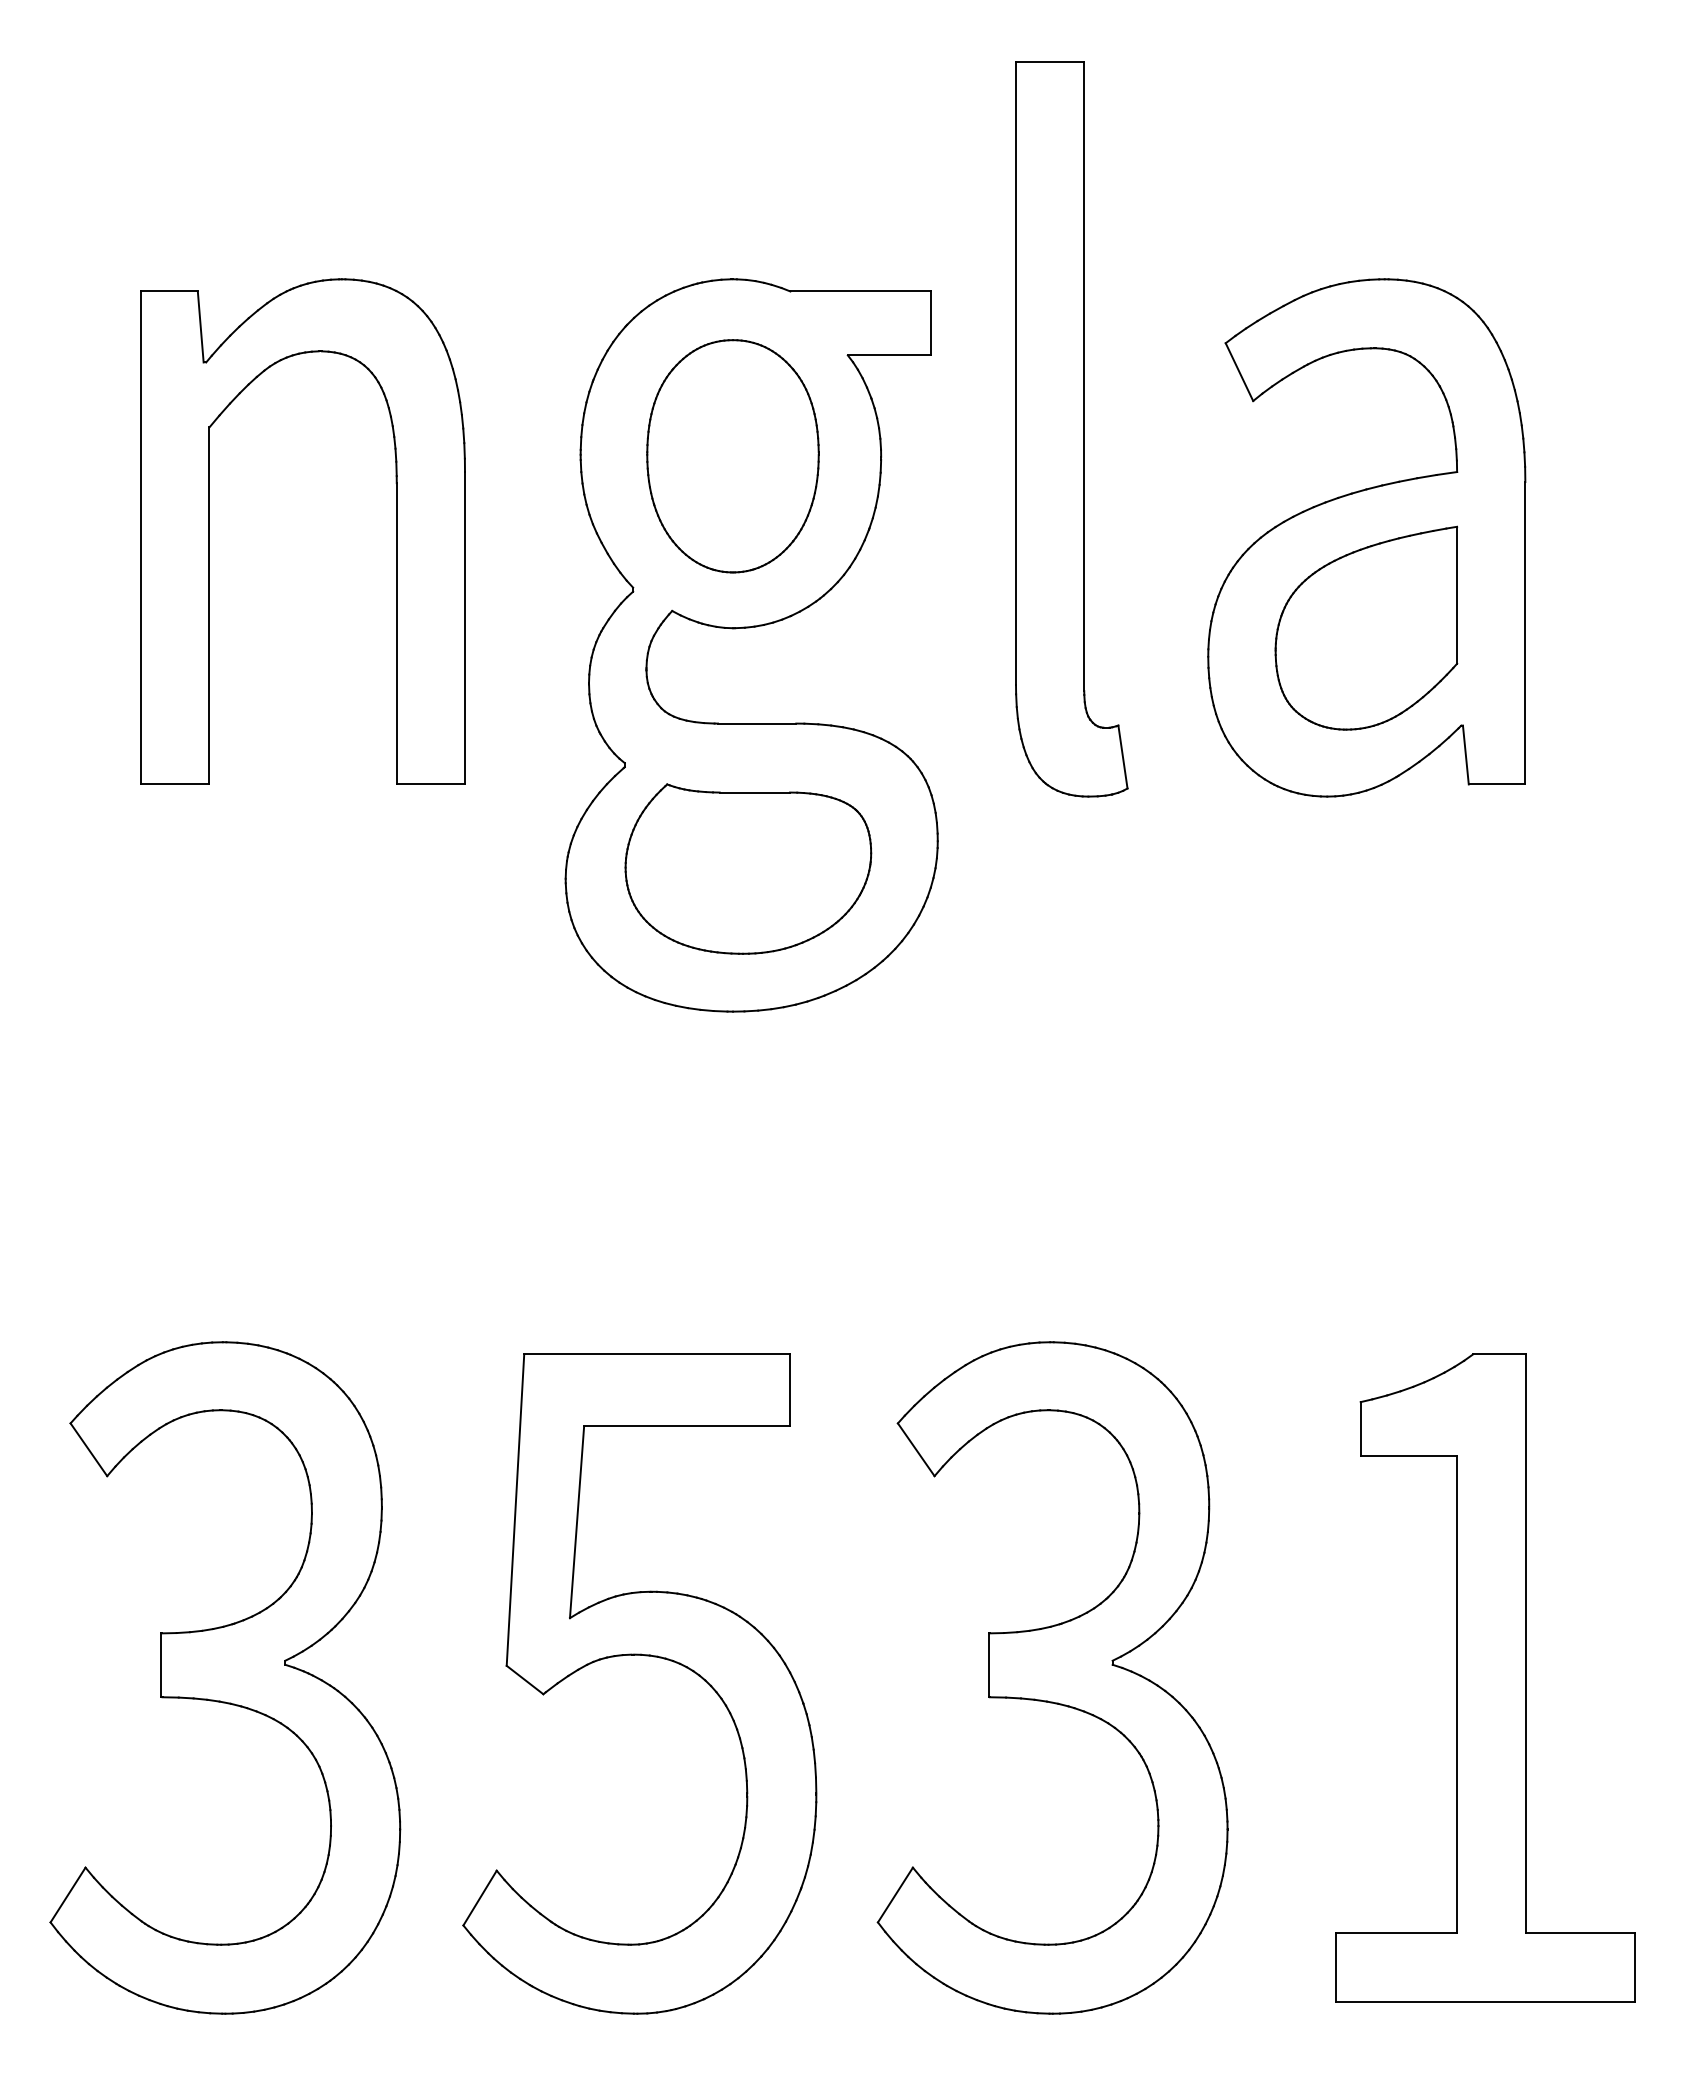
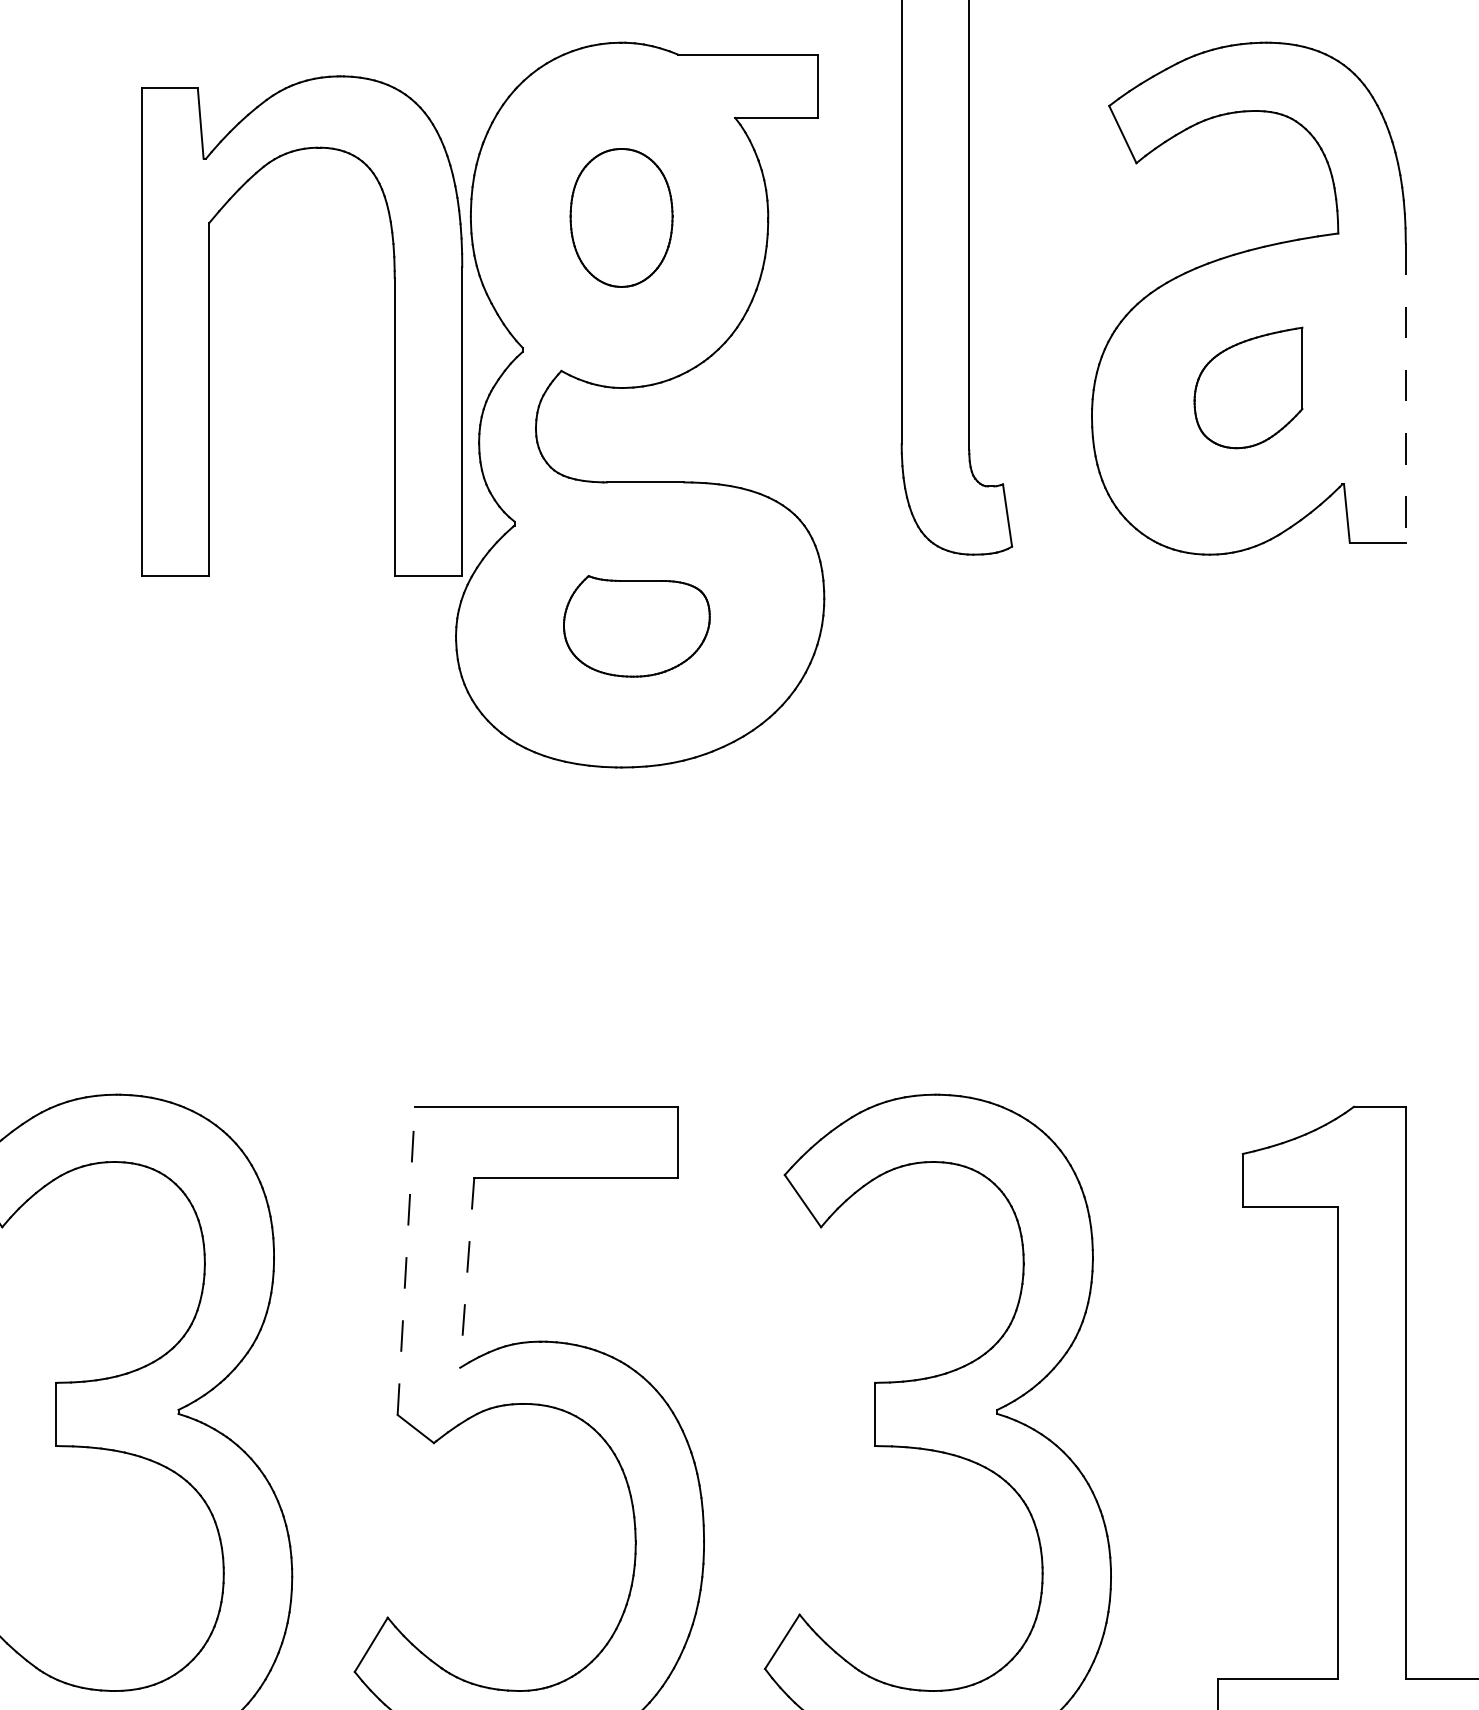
part: (732, 456) -> (621, 218), size x0.6
part: (209, 531) -> (209, 325), moved
part: (1366, 627) -> (1248, 387), size x0.6
line: (1525, 633) -> (1405, 393), solid -> dashed
part: (748, 868) -> (636, 625), size x0.6
line: (515, 1510) -> (406, 1261), solid -> dashed
line: (577, 1522) -> (467, 1273), solid -> dashed

